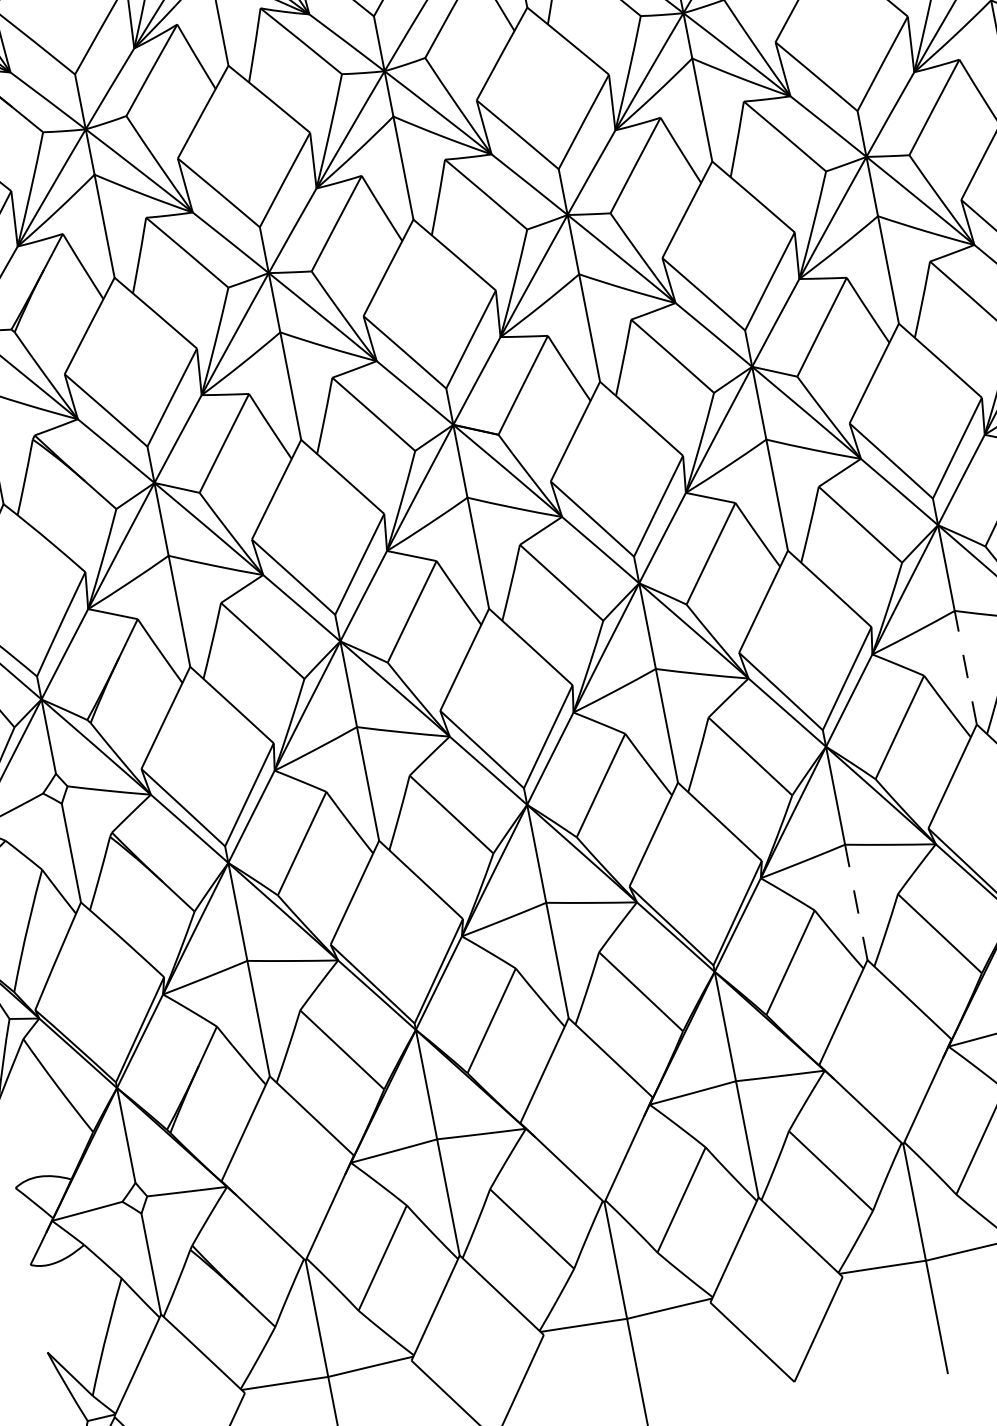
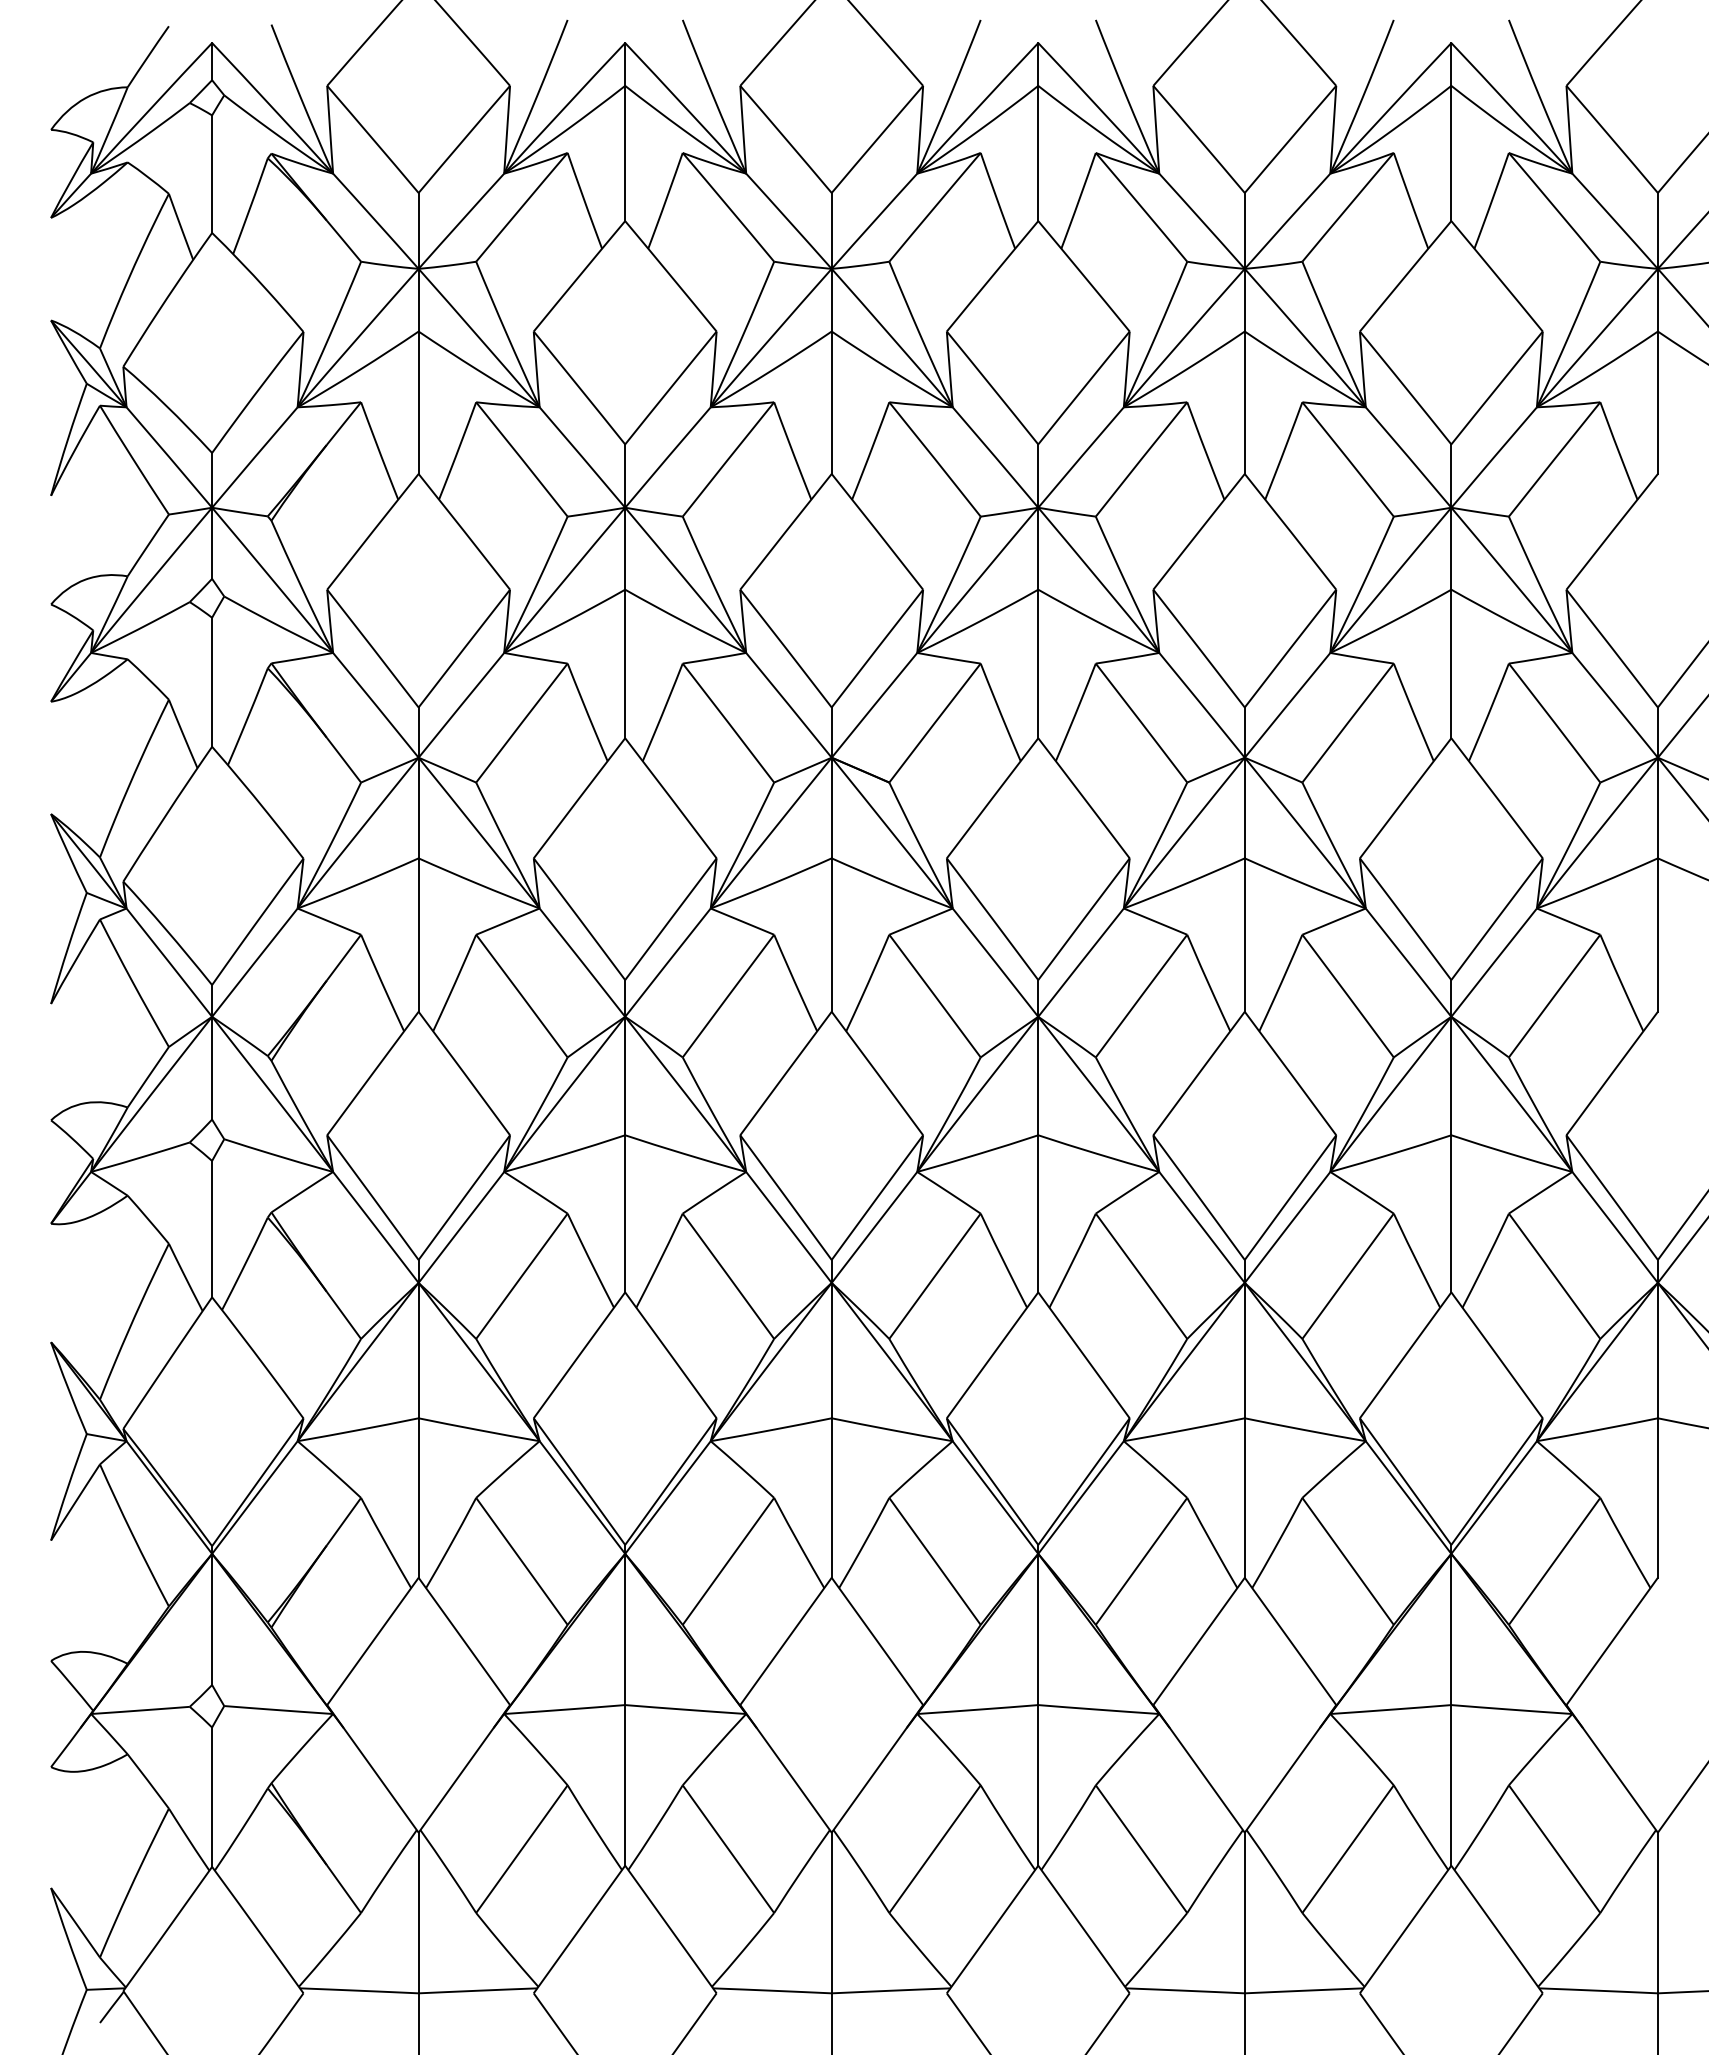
line: (965, 667) -> (1451, 1213), dashed -> solid
line: (856, 902) -> (1244, 1498), dashed -> solid

